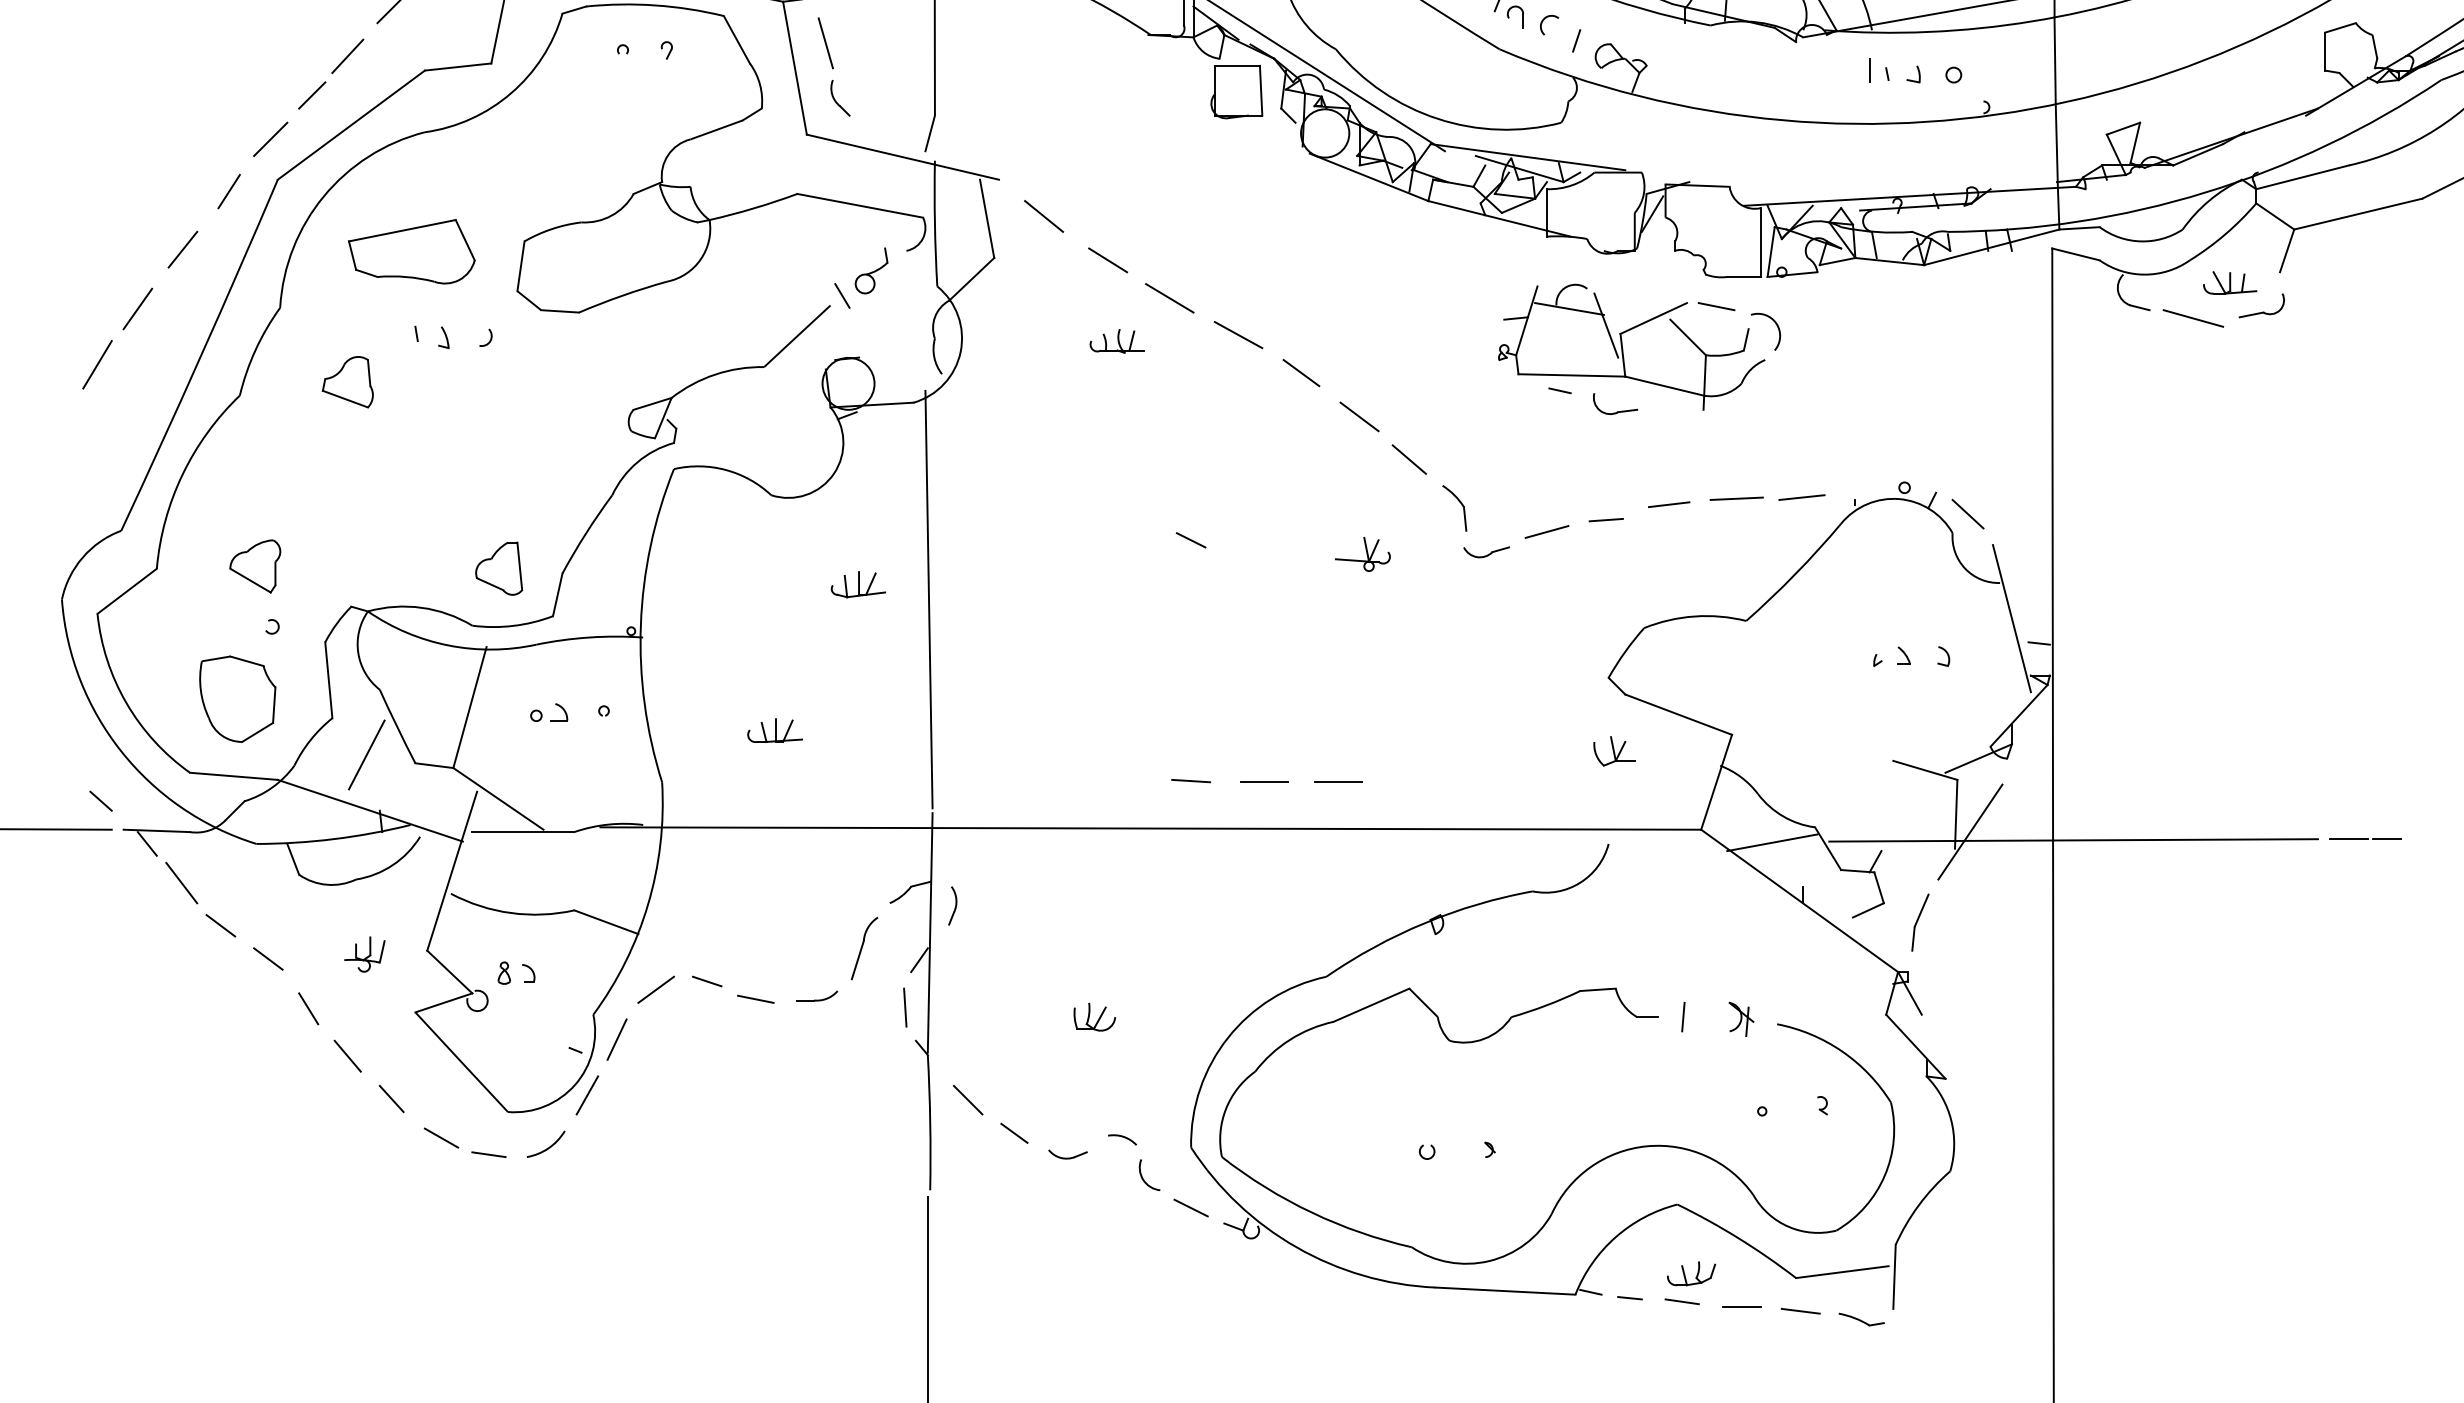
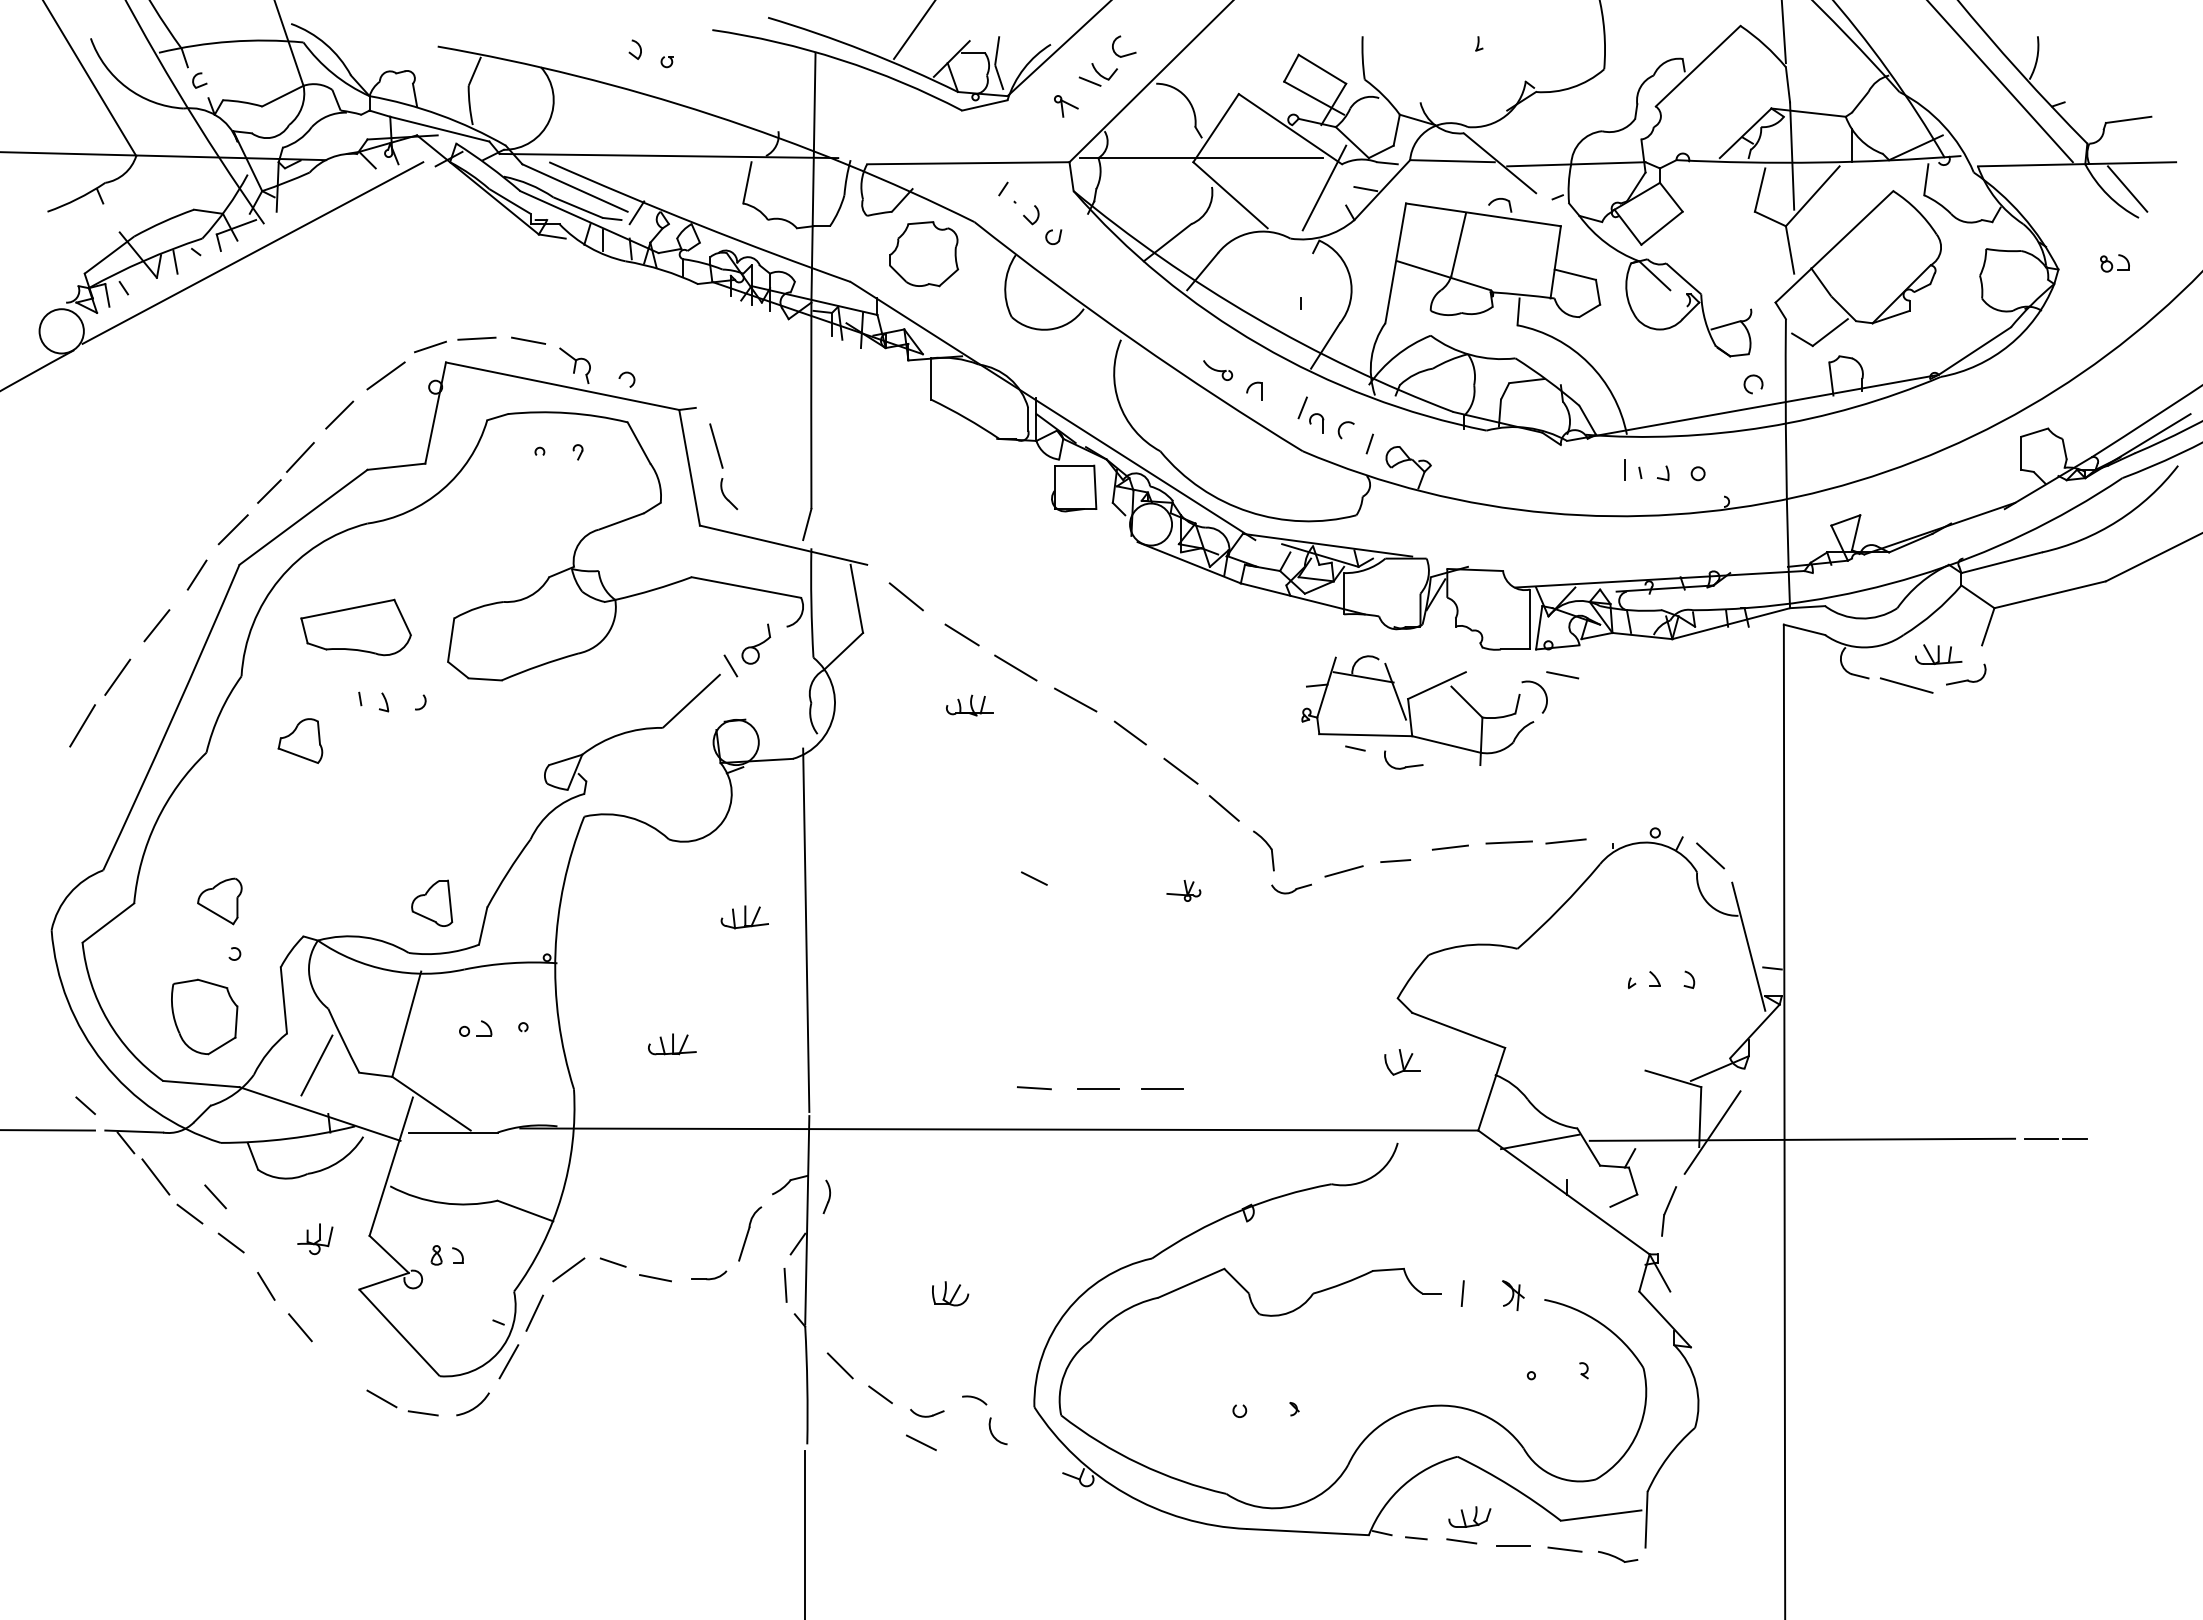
line: (1716, 306) -> (1562, 675), moved
part: (1362, 553) -> (1183, 890), size x0.7
line: (391, 1098) -> (215, 1196), moved
line: (1191, 1207) -> (921, 1442), moved

